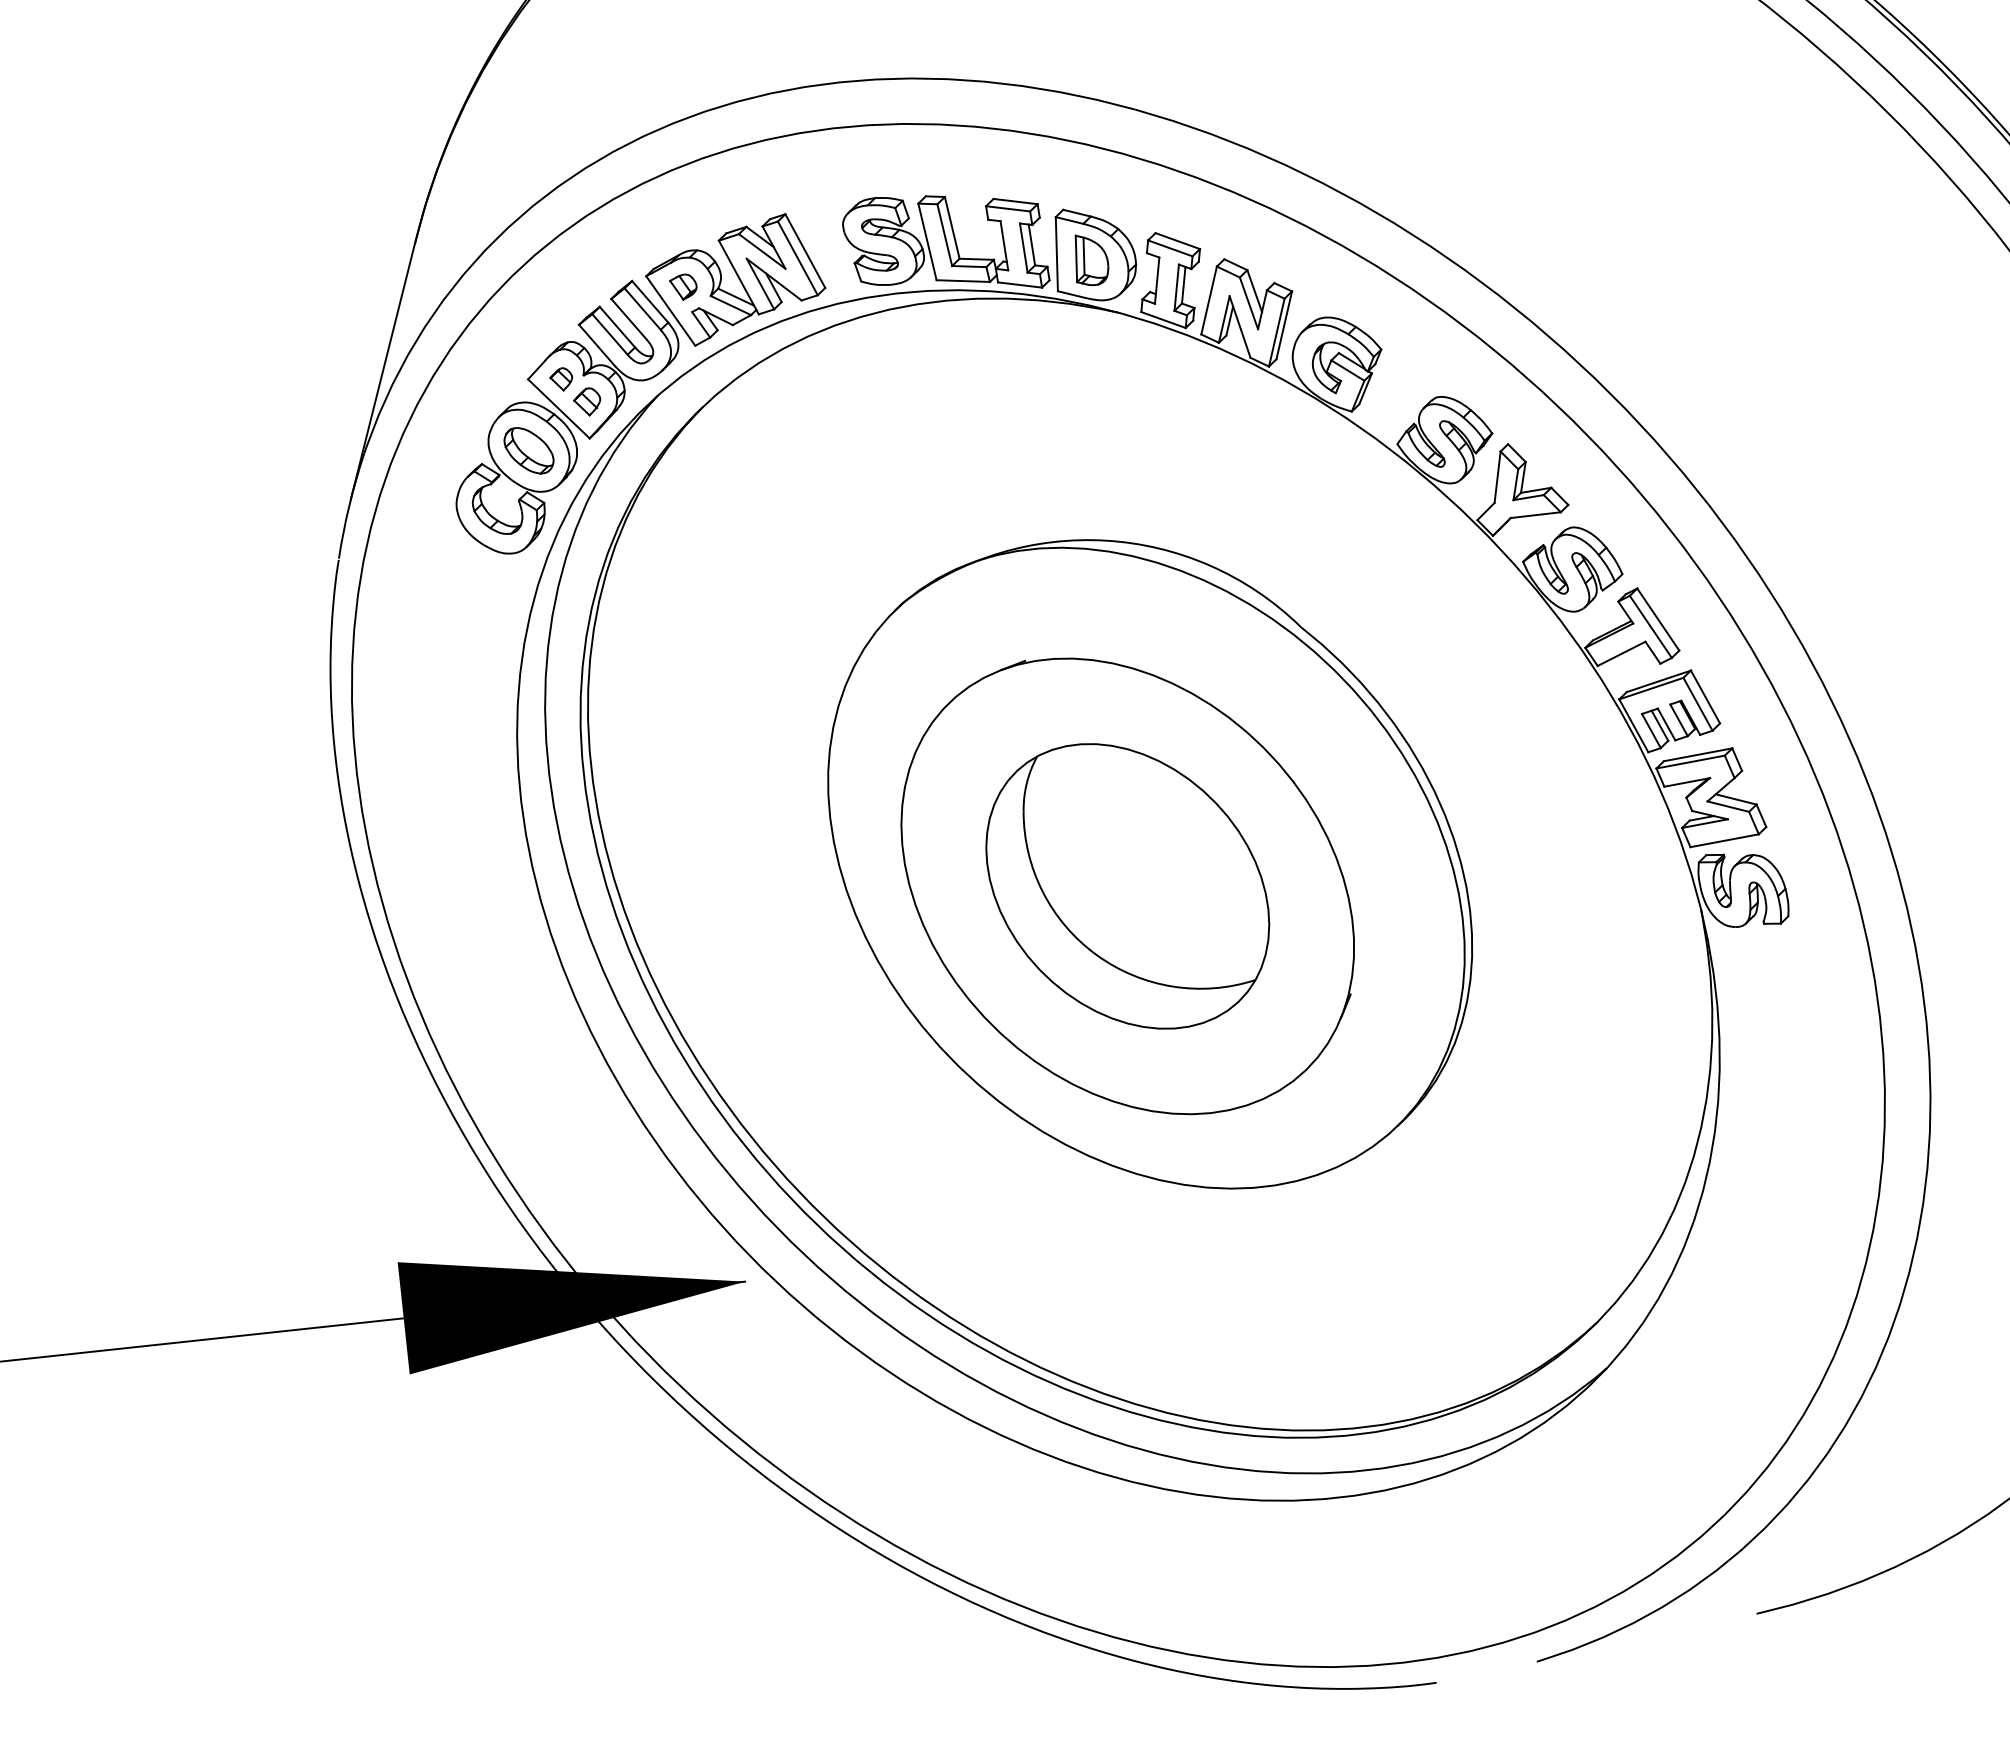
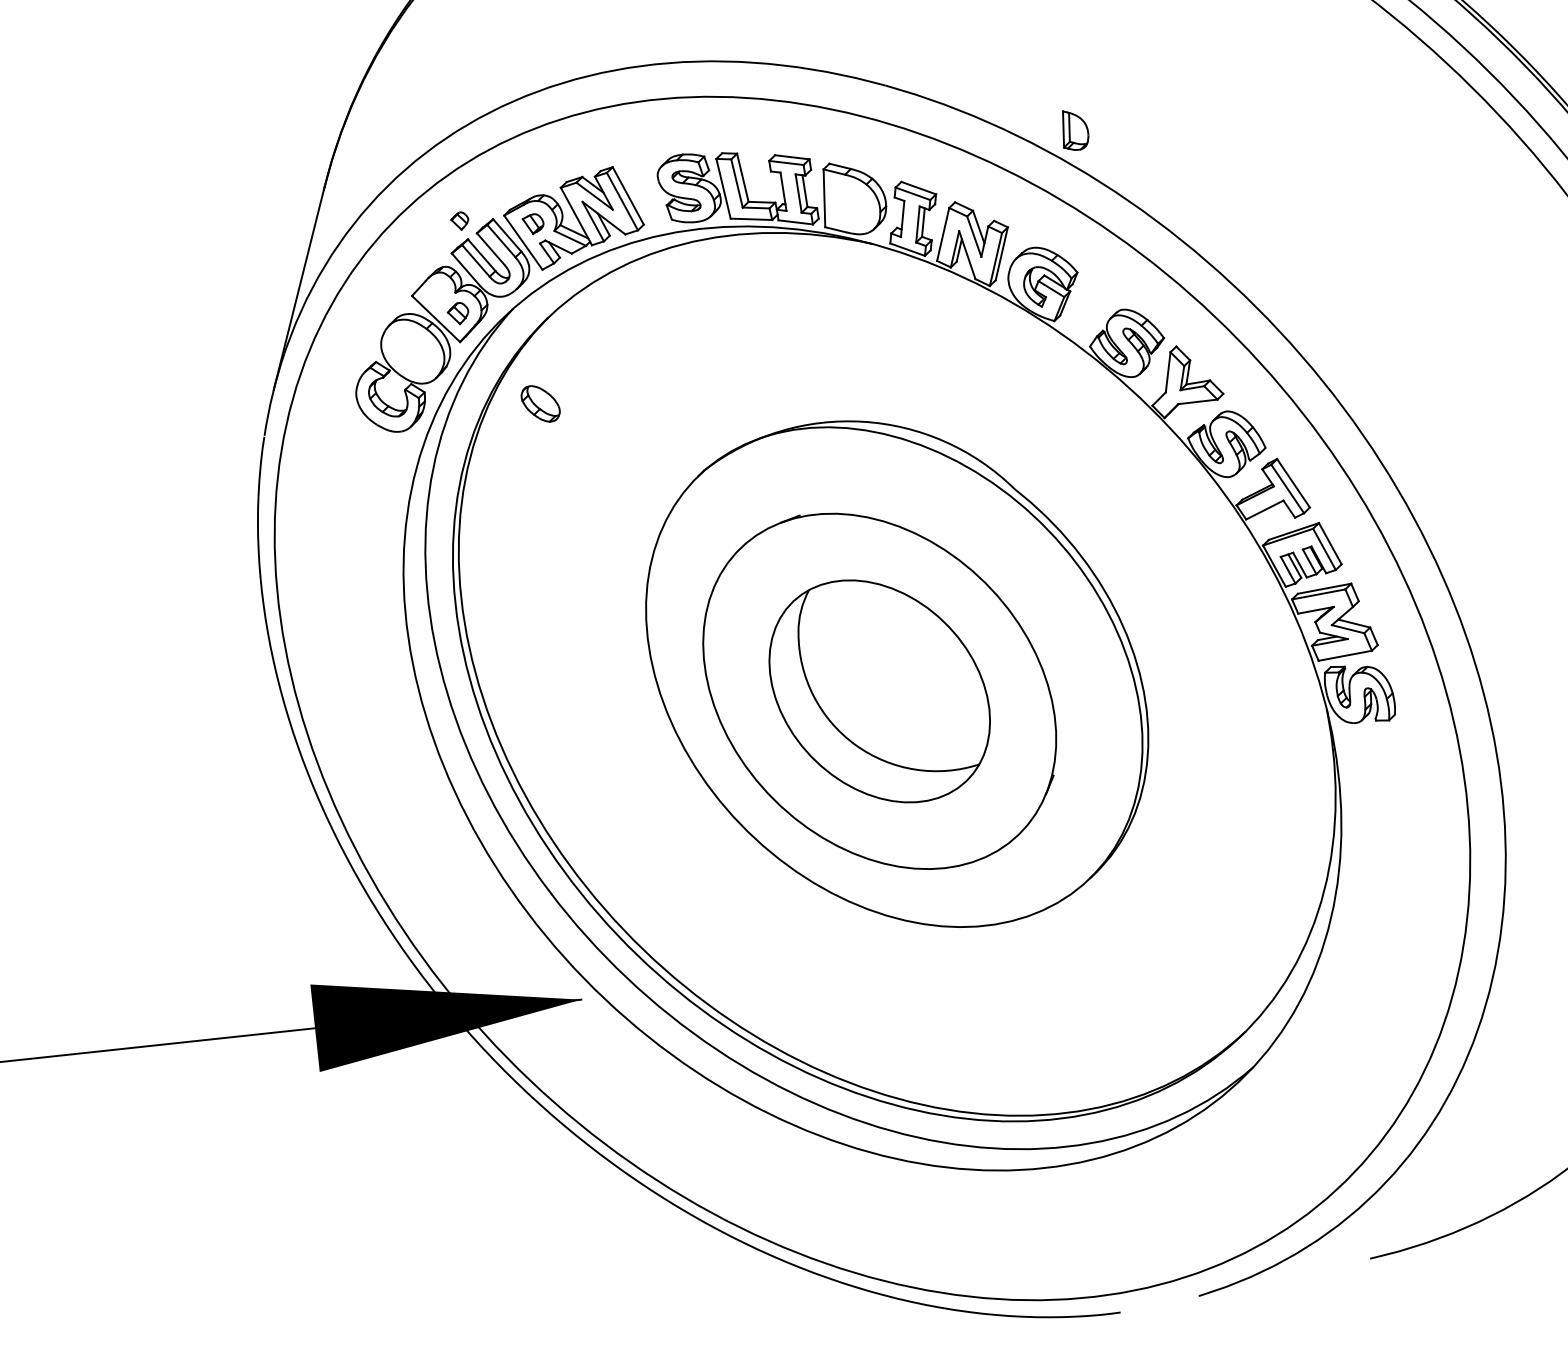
part: (1091, 260) -> (1075, 130), moved
part: (560, 379) -> (459, 221), moved
part: (528, 450) -> (540, 403), moved

